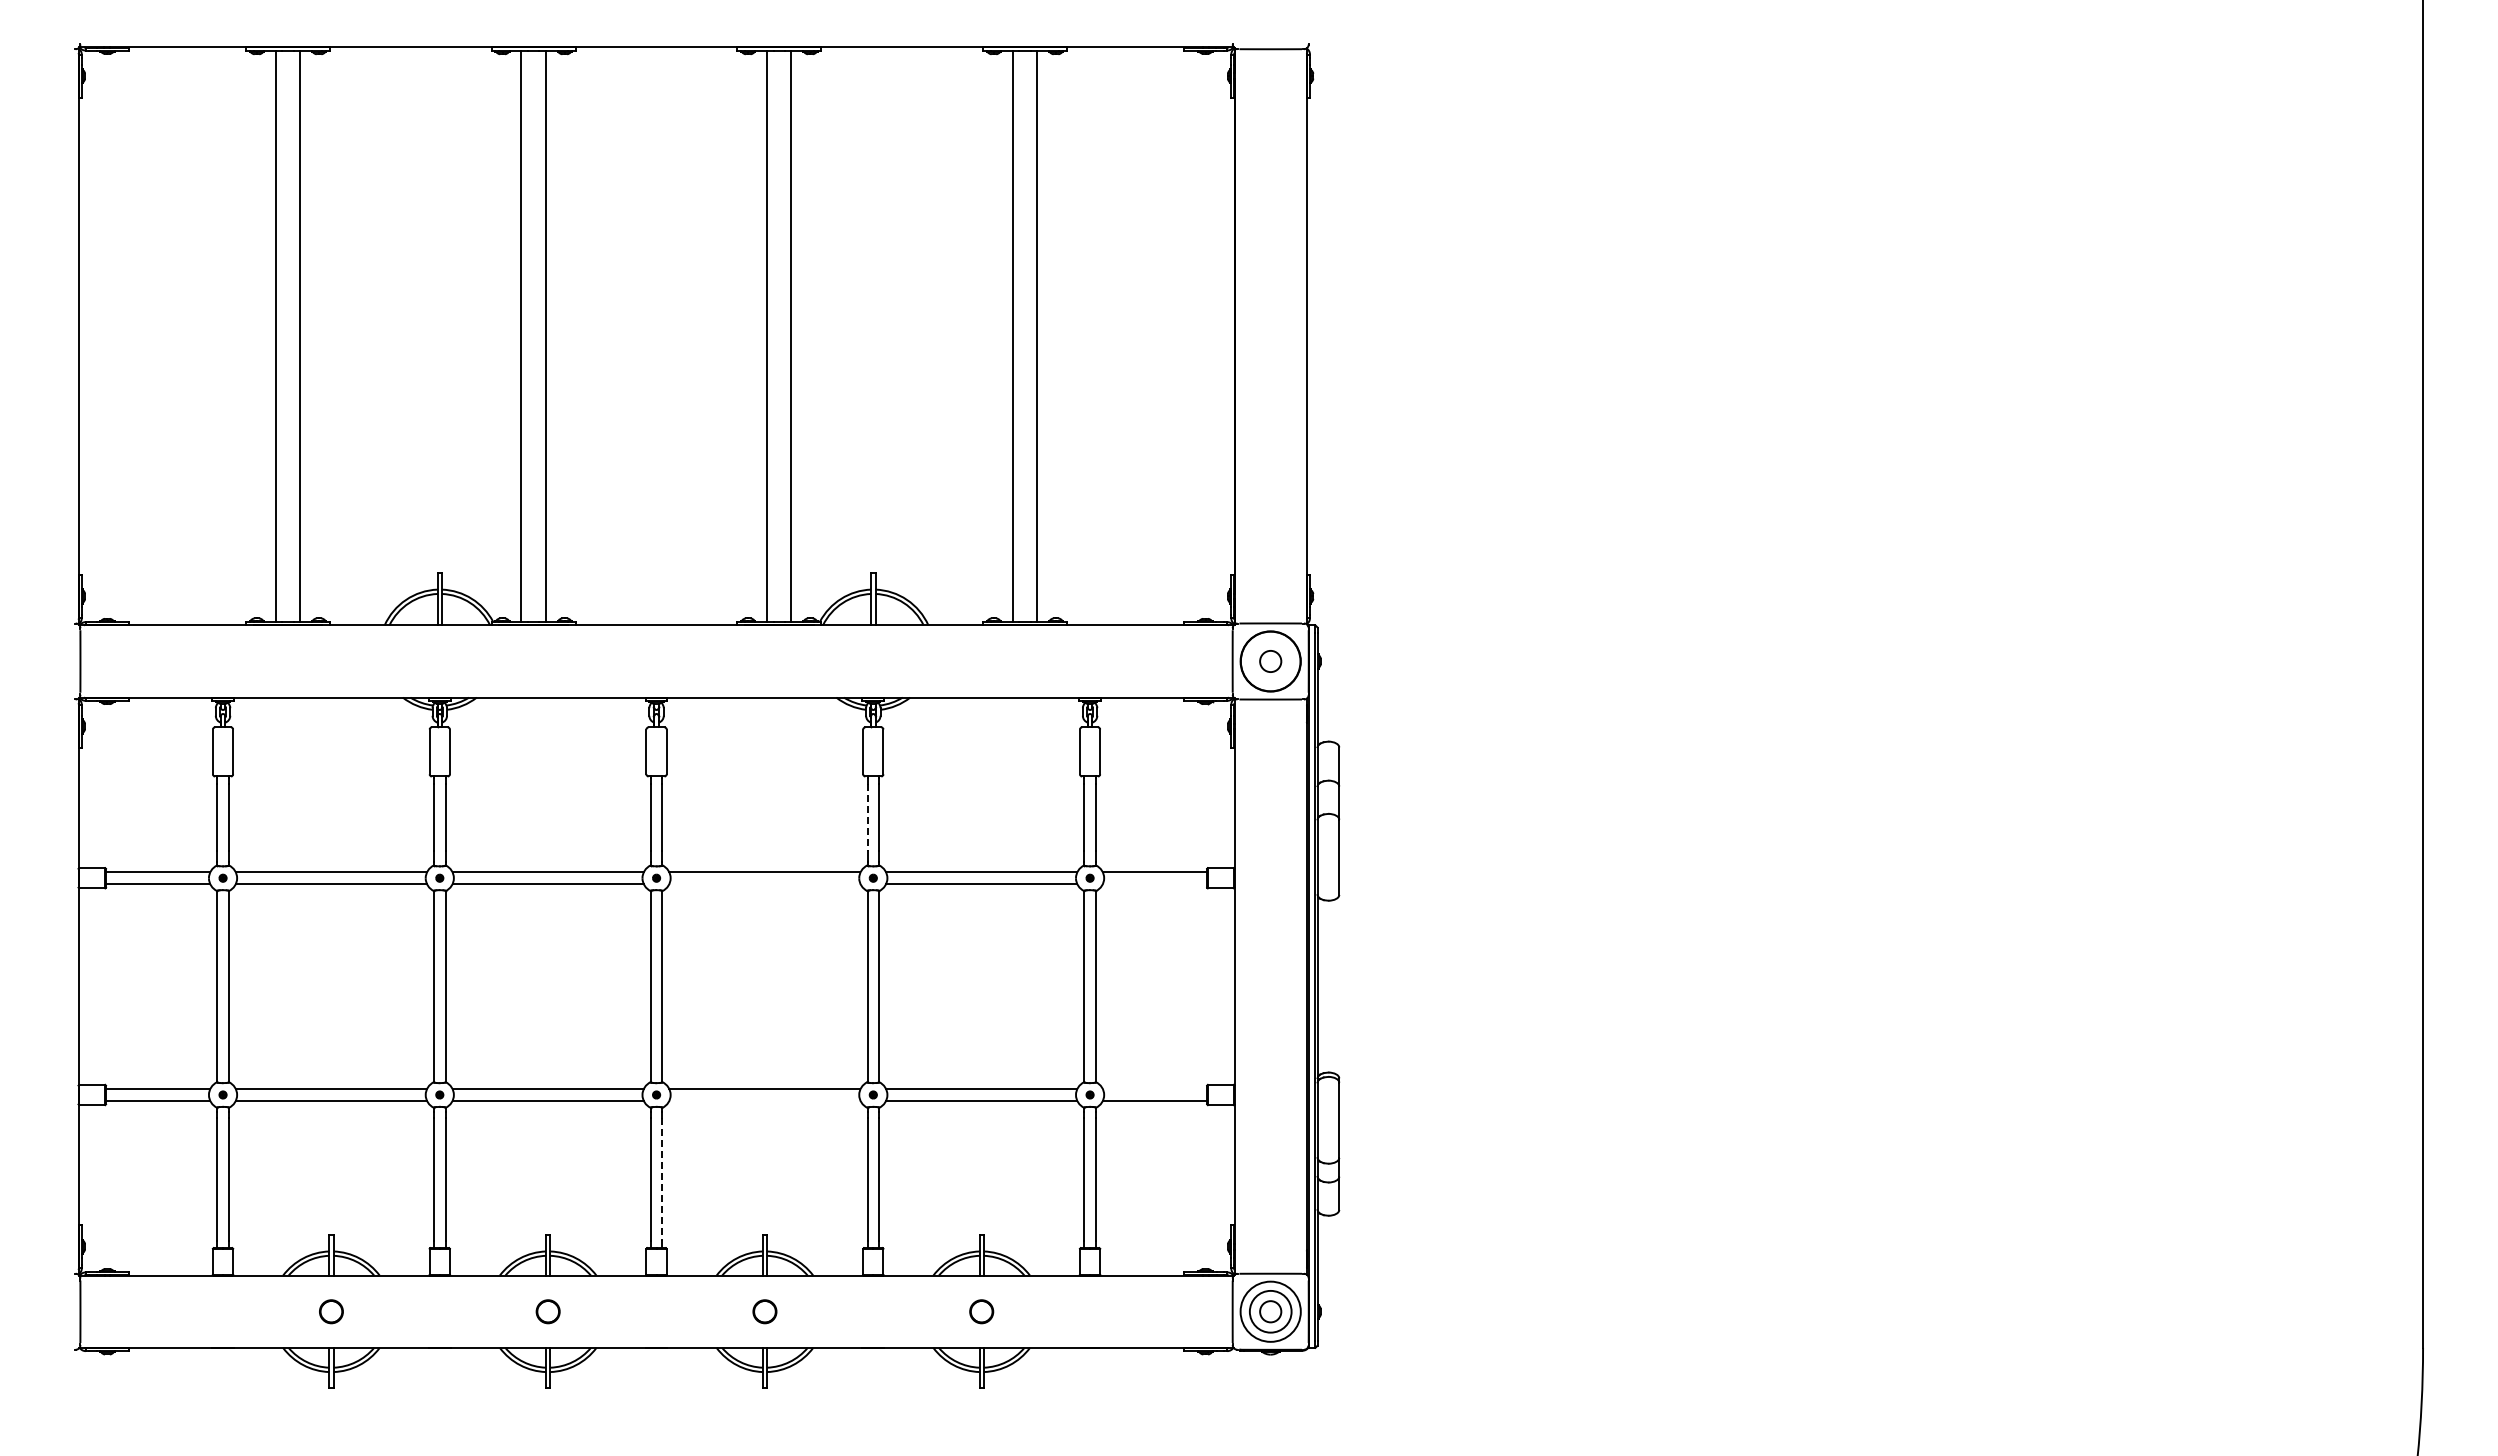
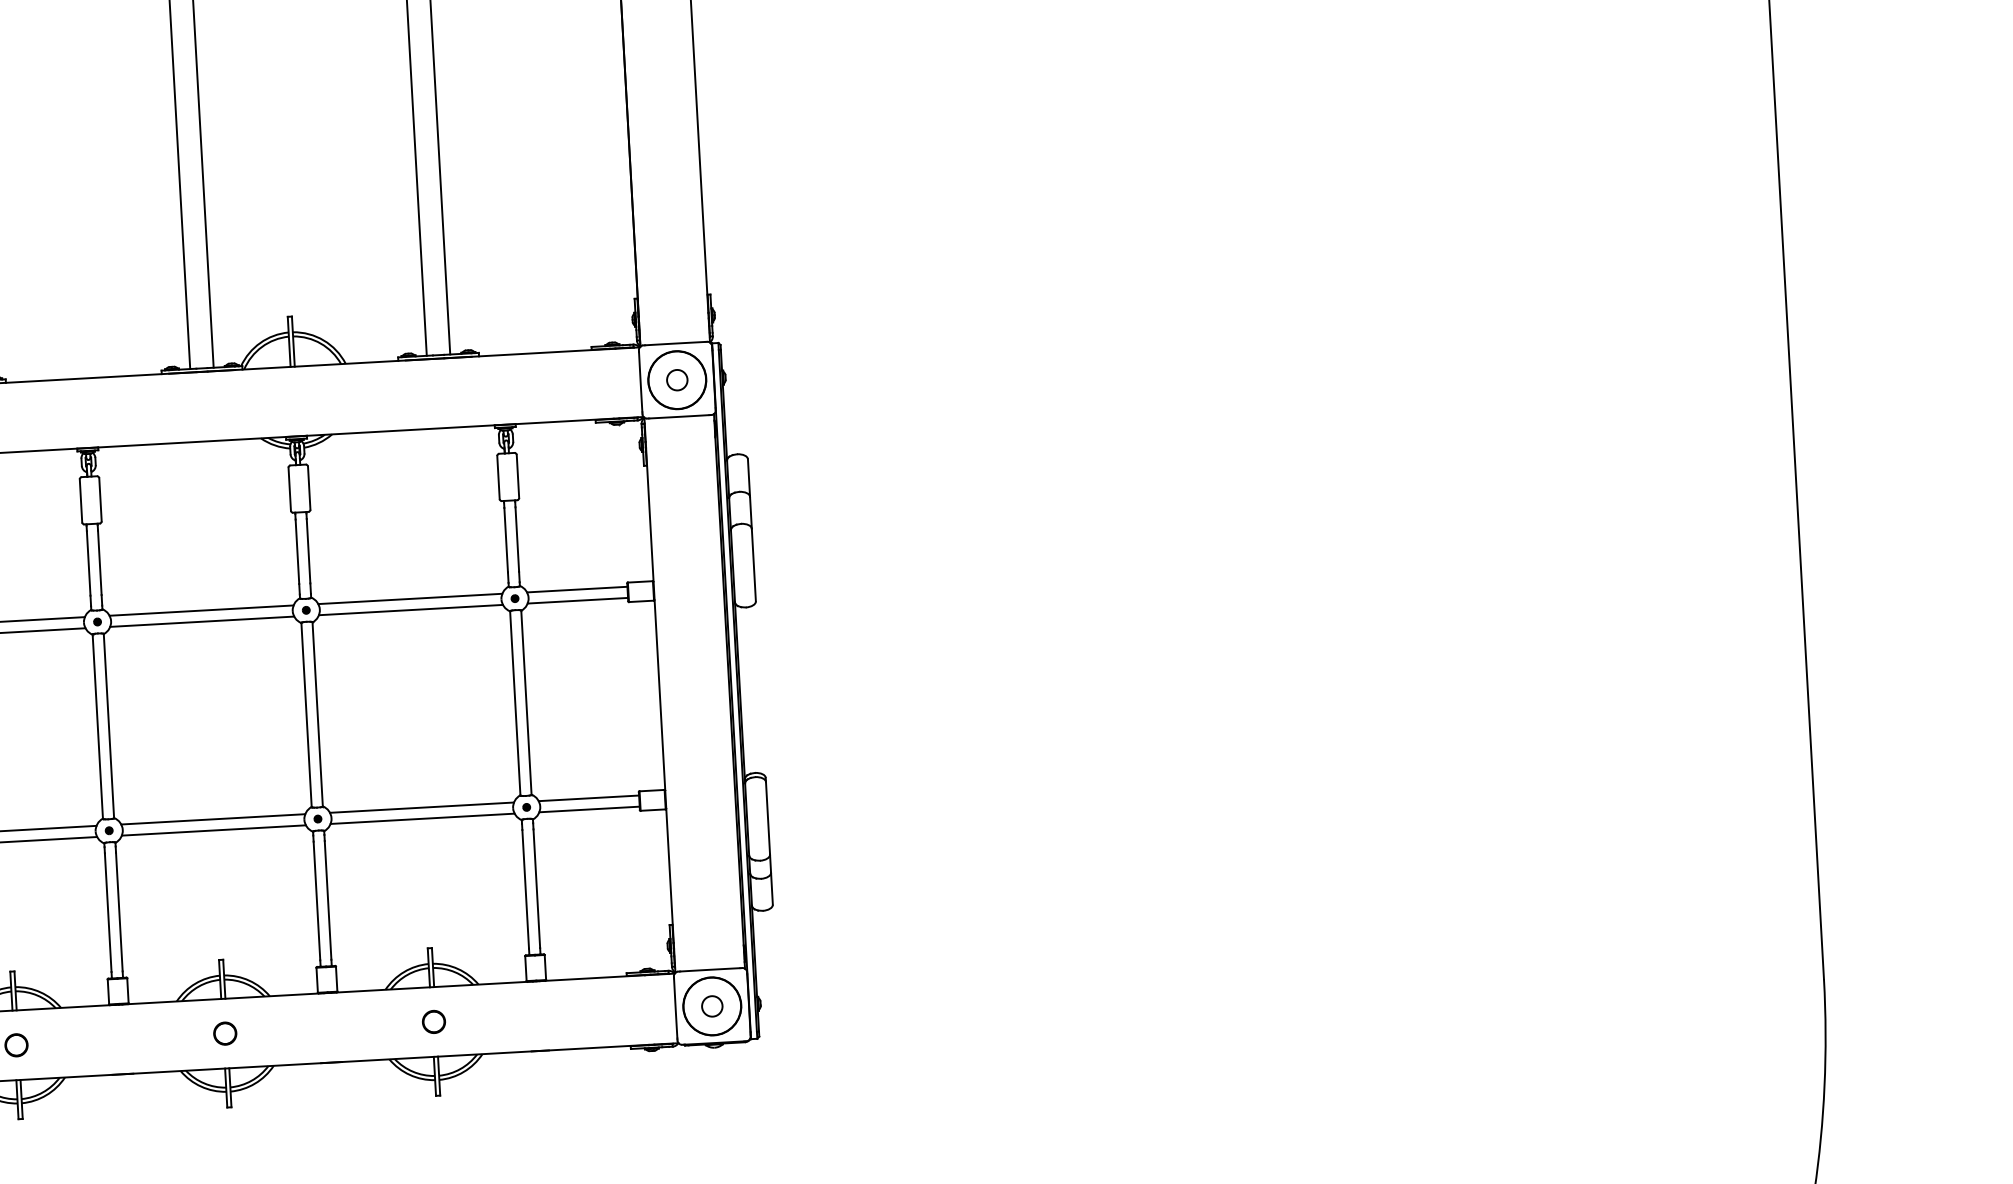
line: (867, 817) -> (297, 552), dashed -> solid
line: (764, 884) -> (201, 622), added
line: (1154, 884) -> (577, 601), added
line: (1154, 1089) -> (588, 798), added
line: (764, 1100) -> (213, 830), added
line: (662, 1179) -> (119, 911), dashed -> solid
circle: (1270, 1311) -> (712, 1006), size x1.43

